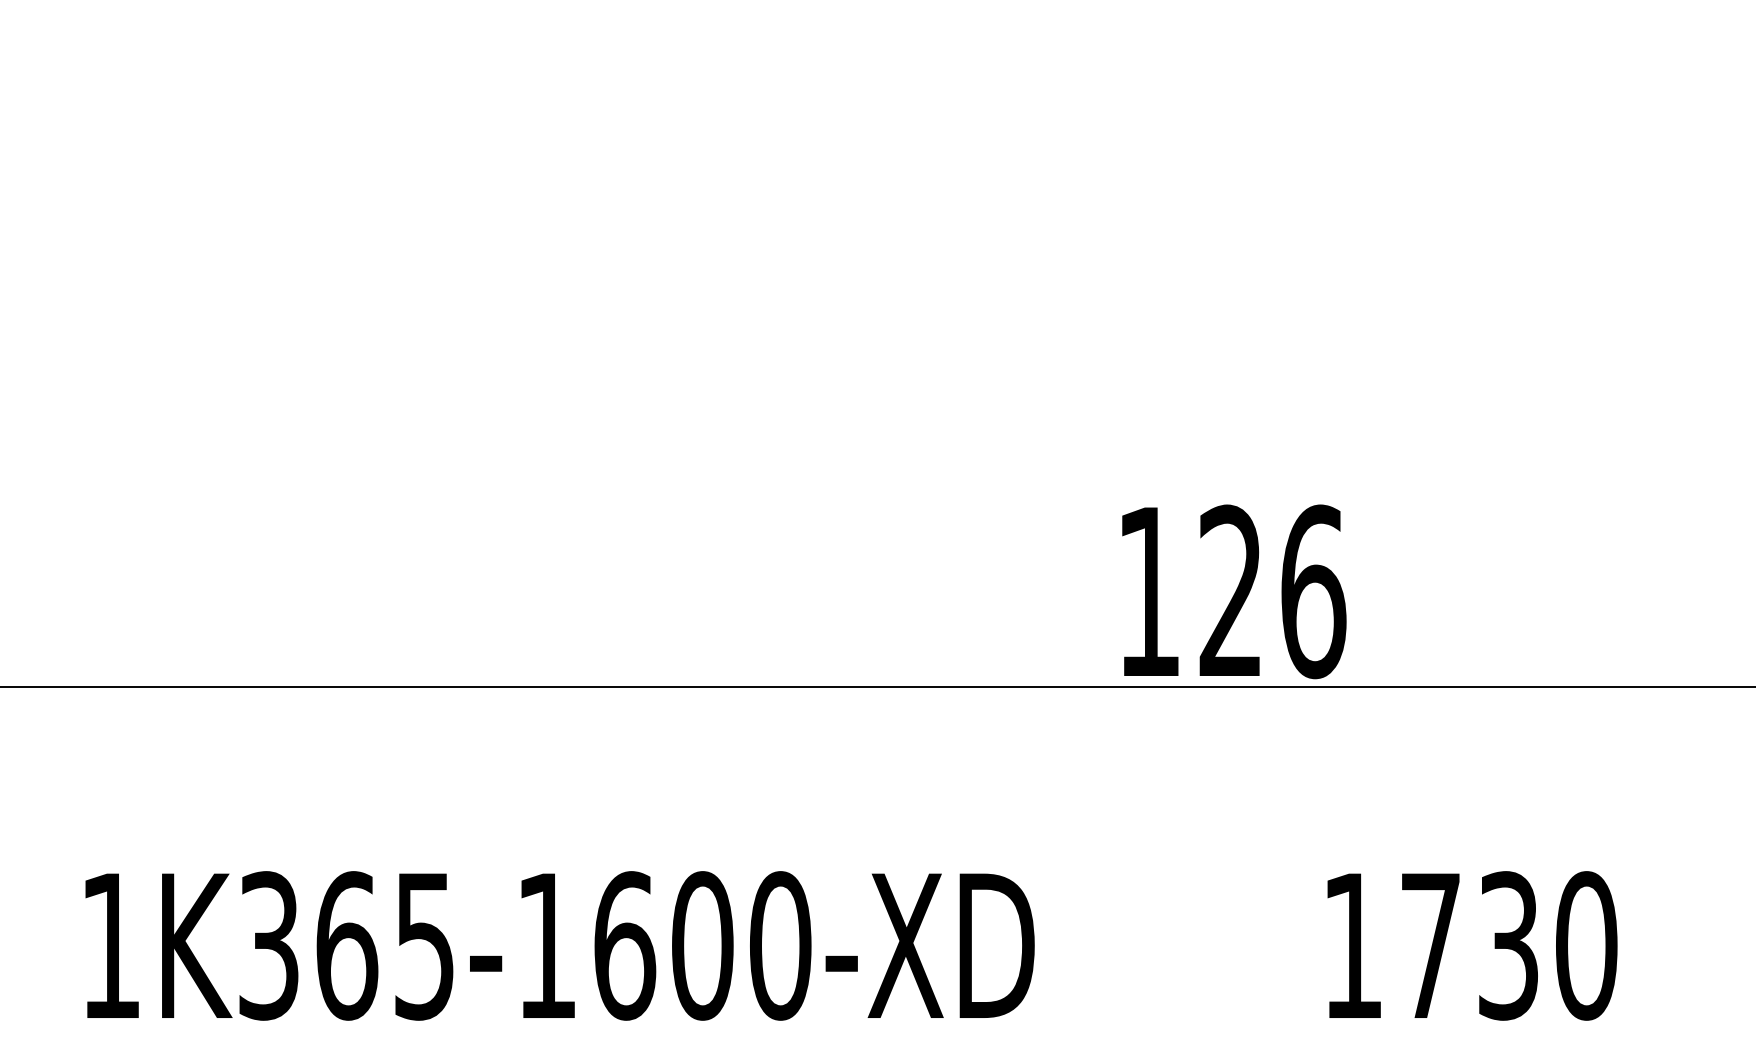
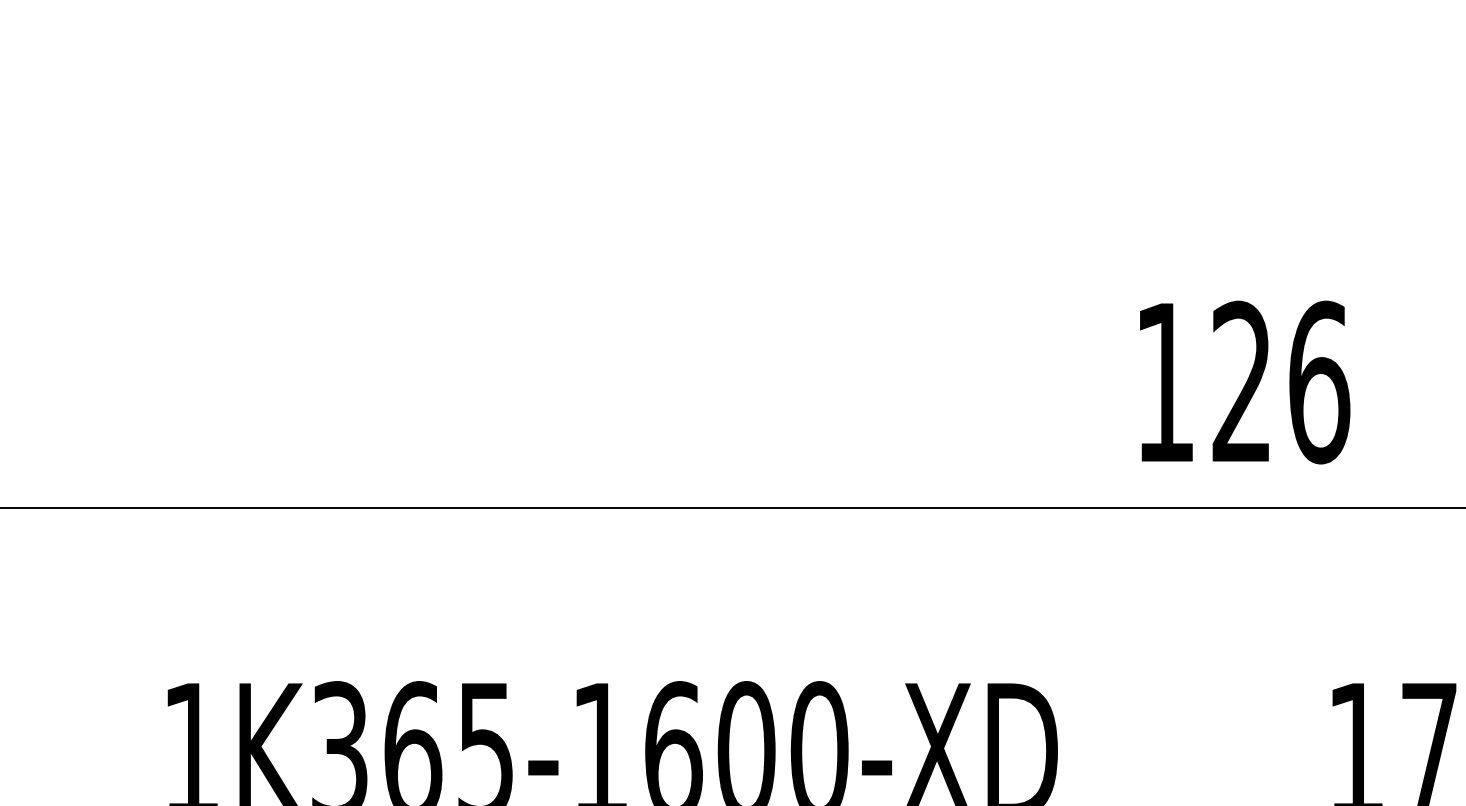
text: (1234, 591) -> (1245, 382), moved

